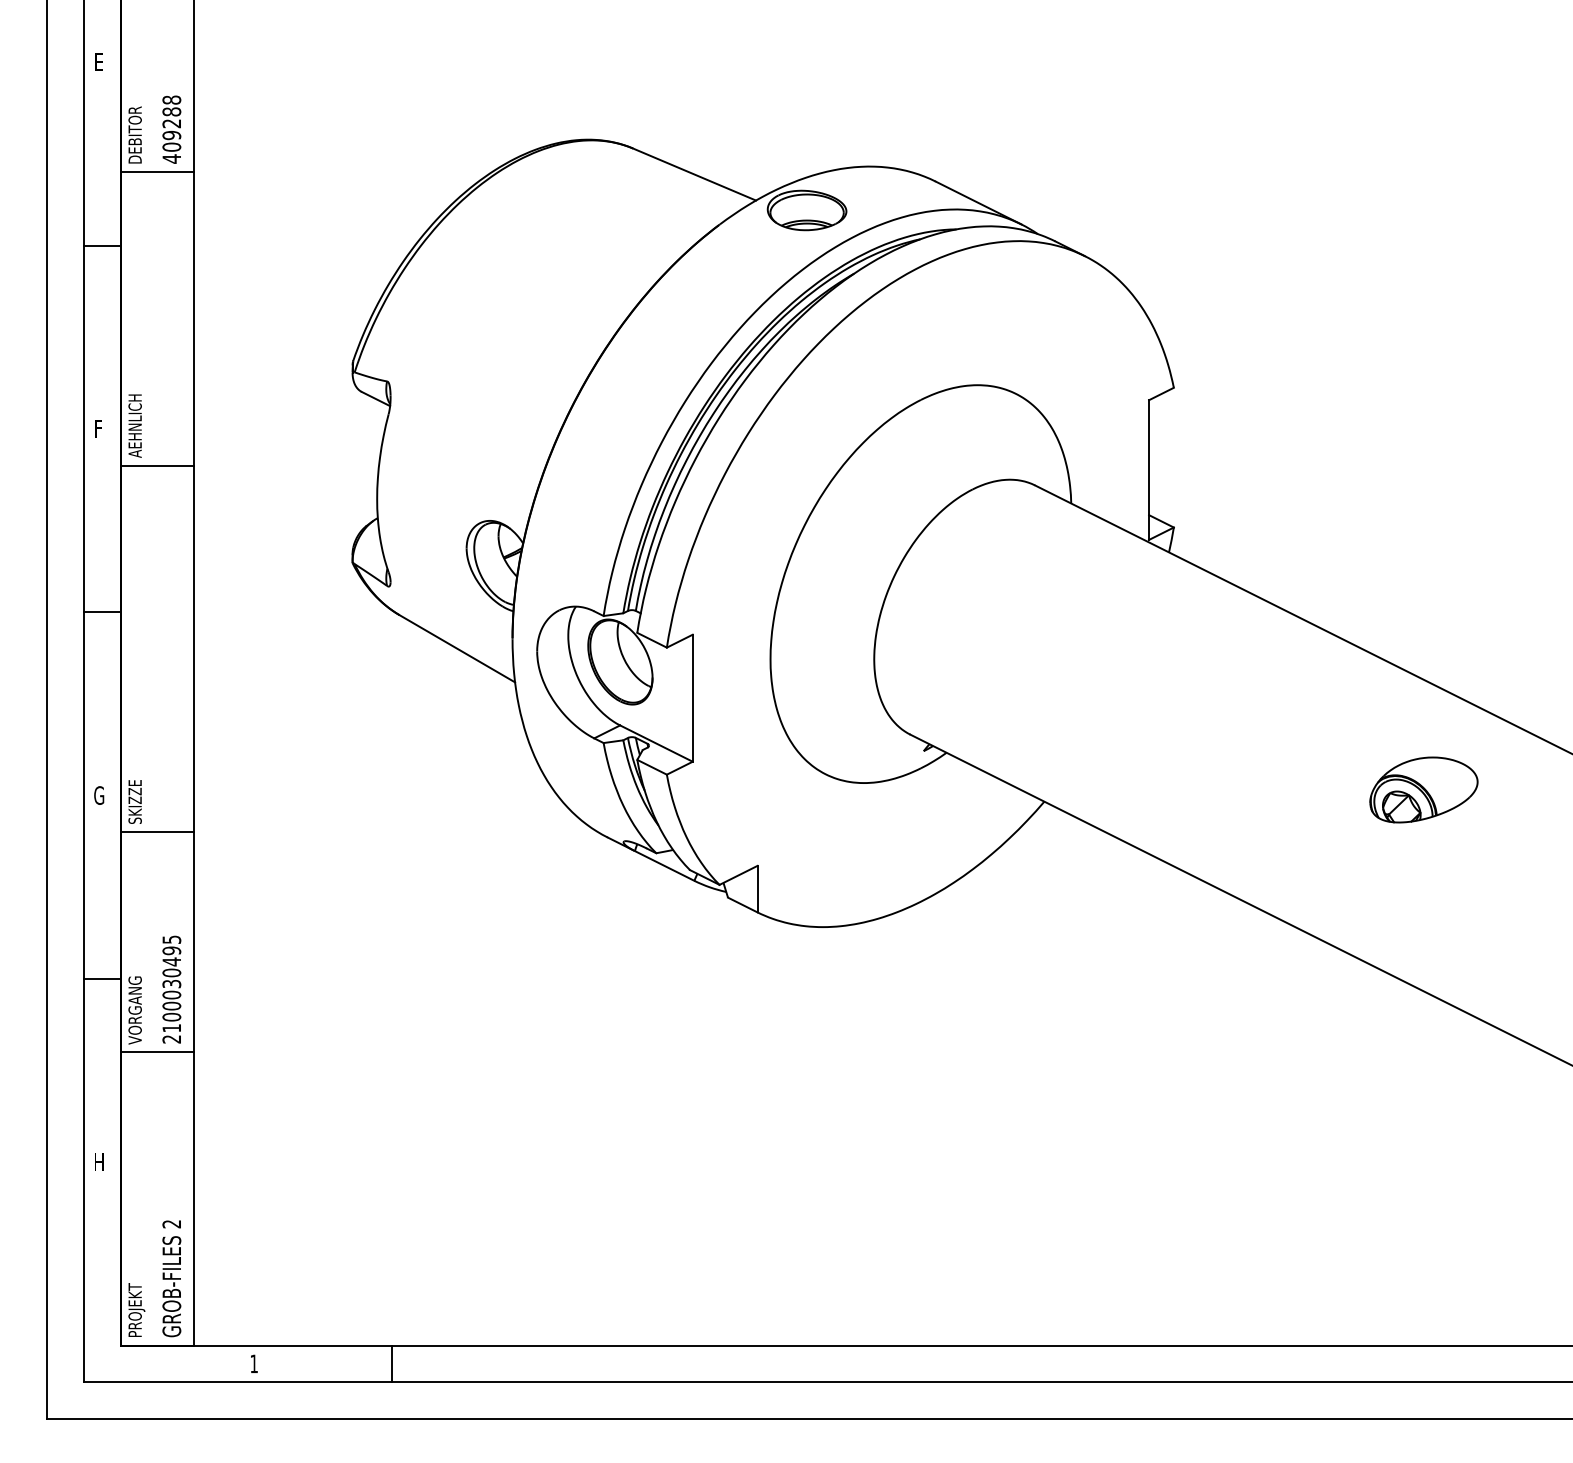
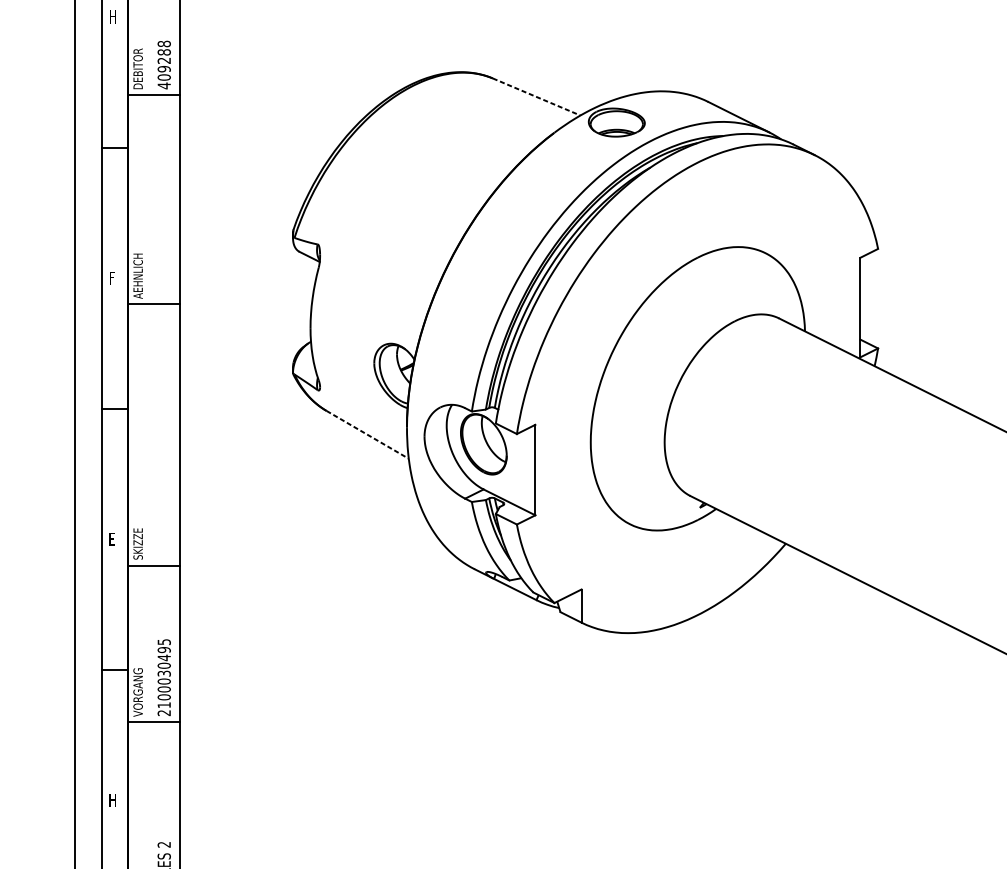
text: (100, 61) -> (113, 16), E -> H
line: (694, 174) -> (536, 96), solid -> dashed
line: (457, 648) -> (367, 434), solid -> dashed
text: (99, 795) -> (112, 539), G -> E

